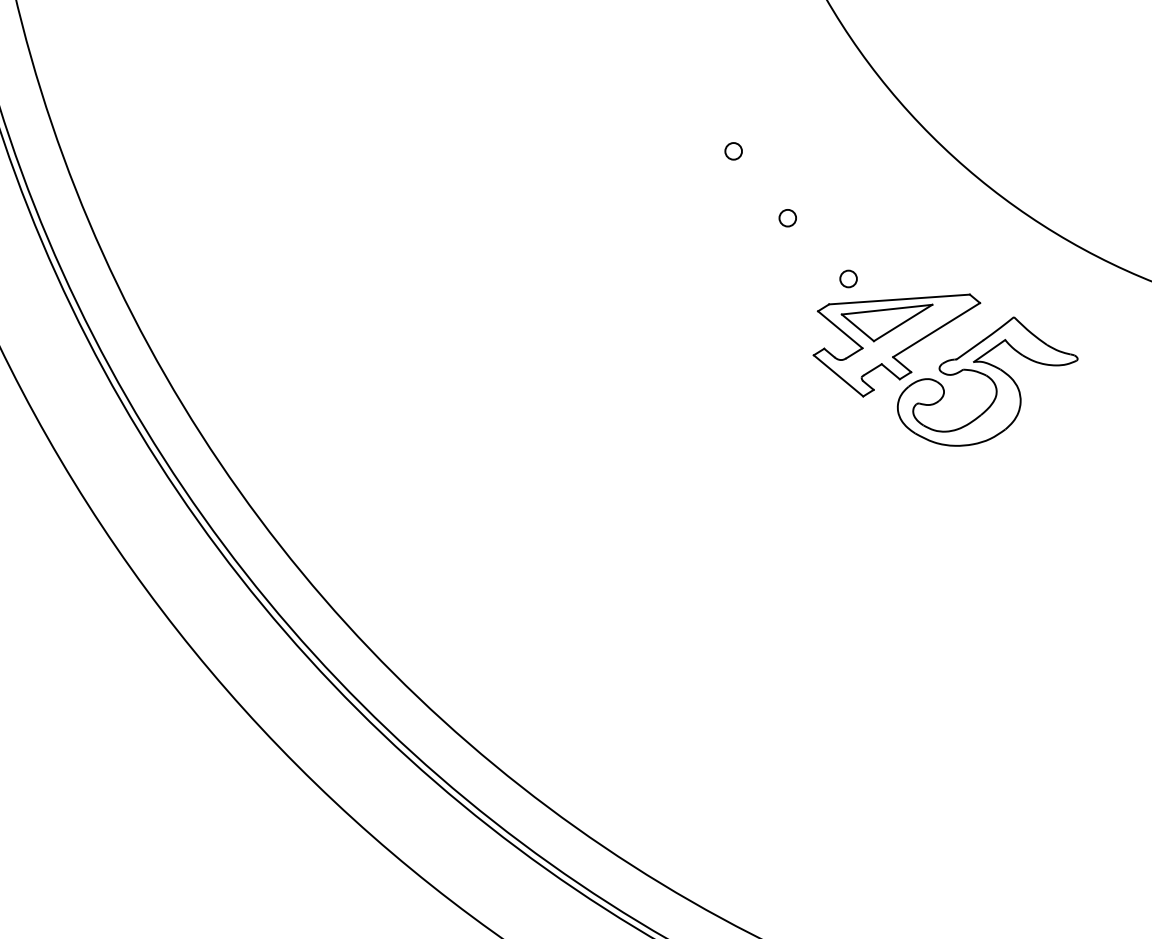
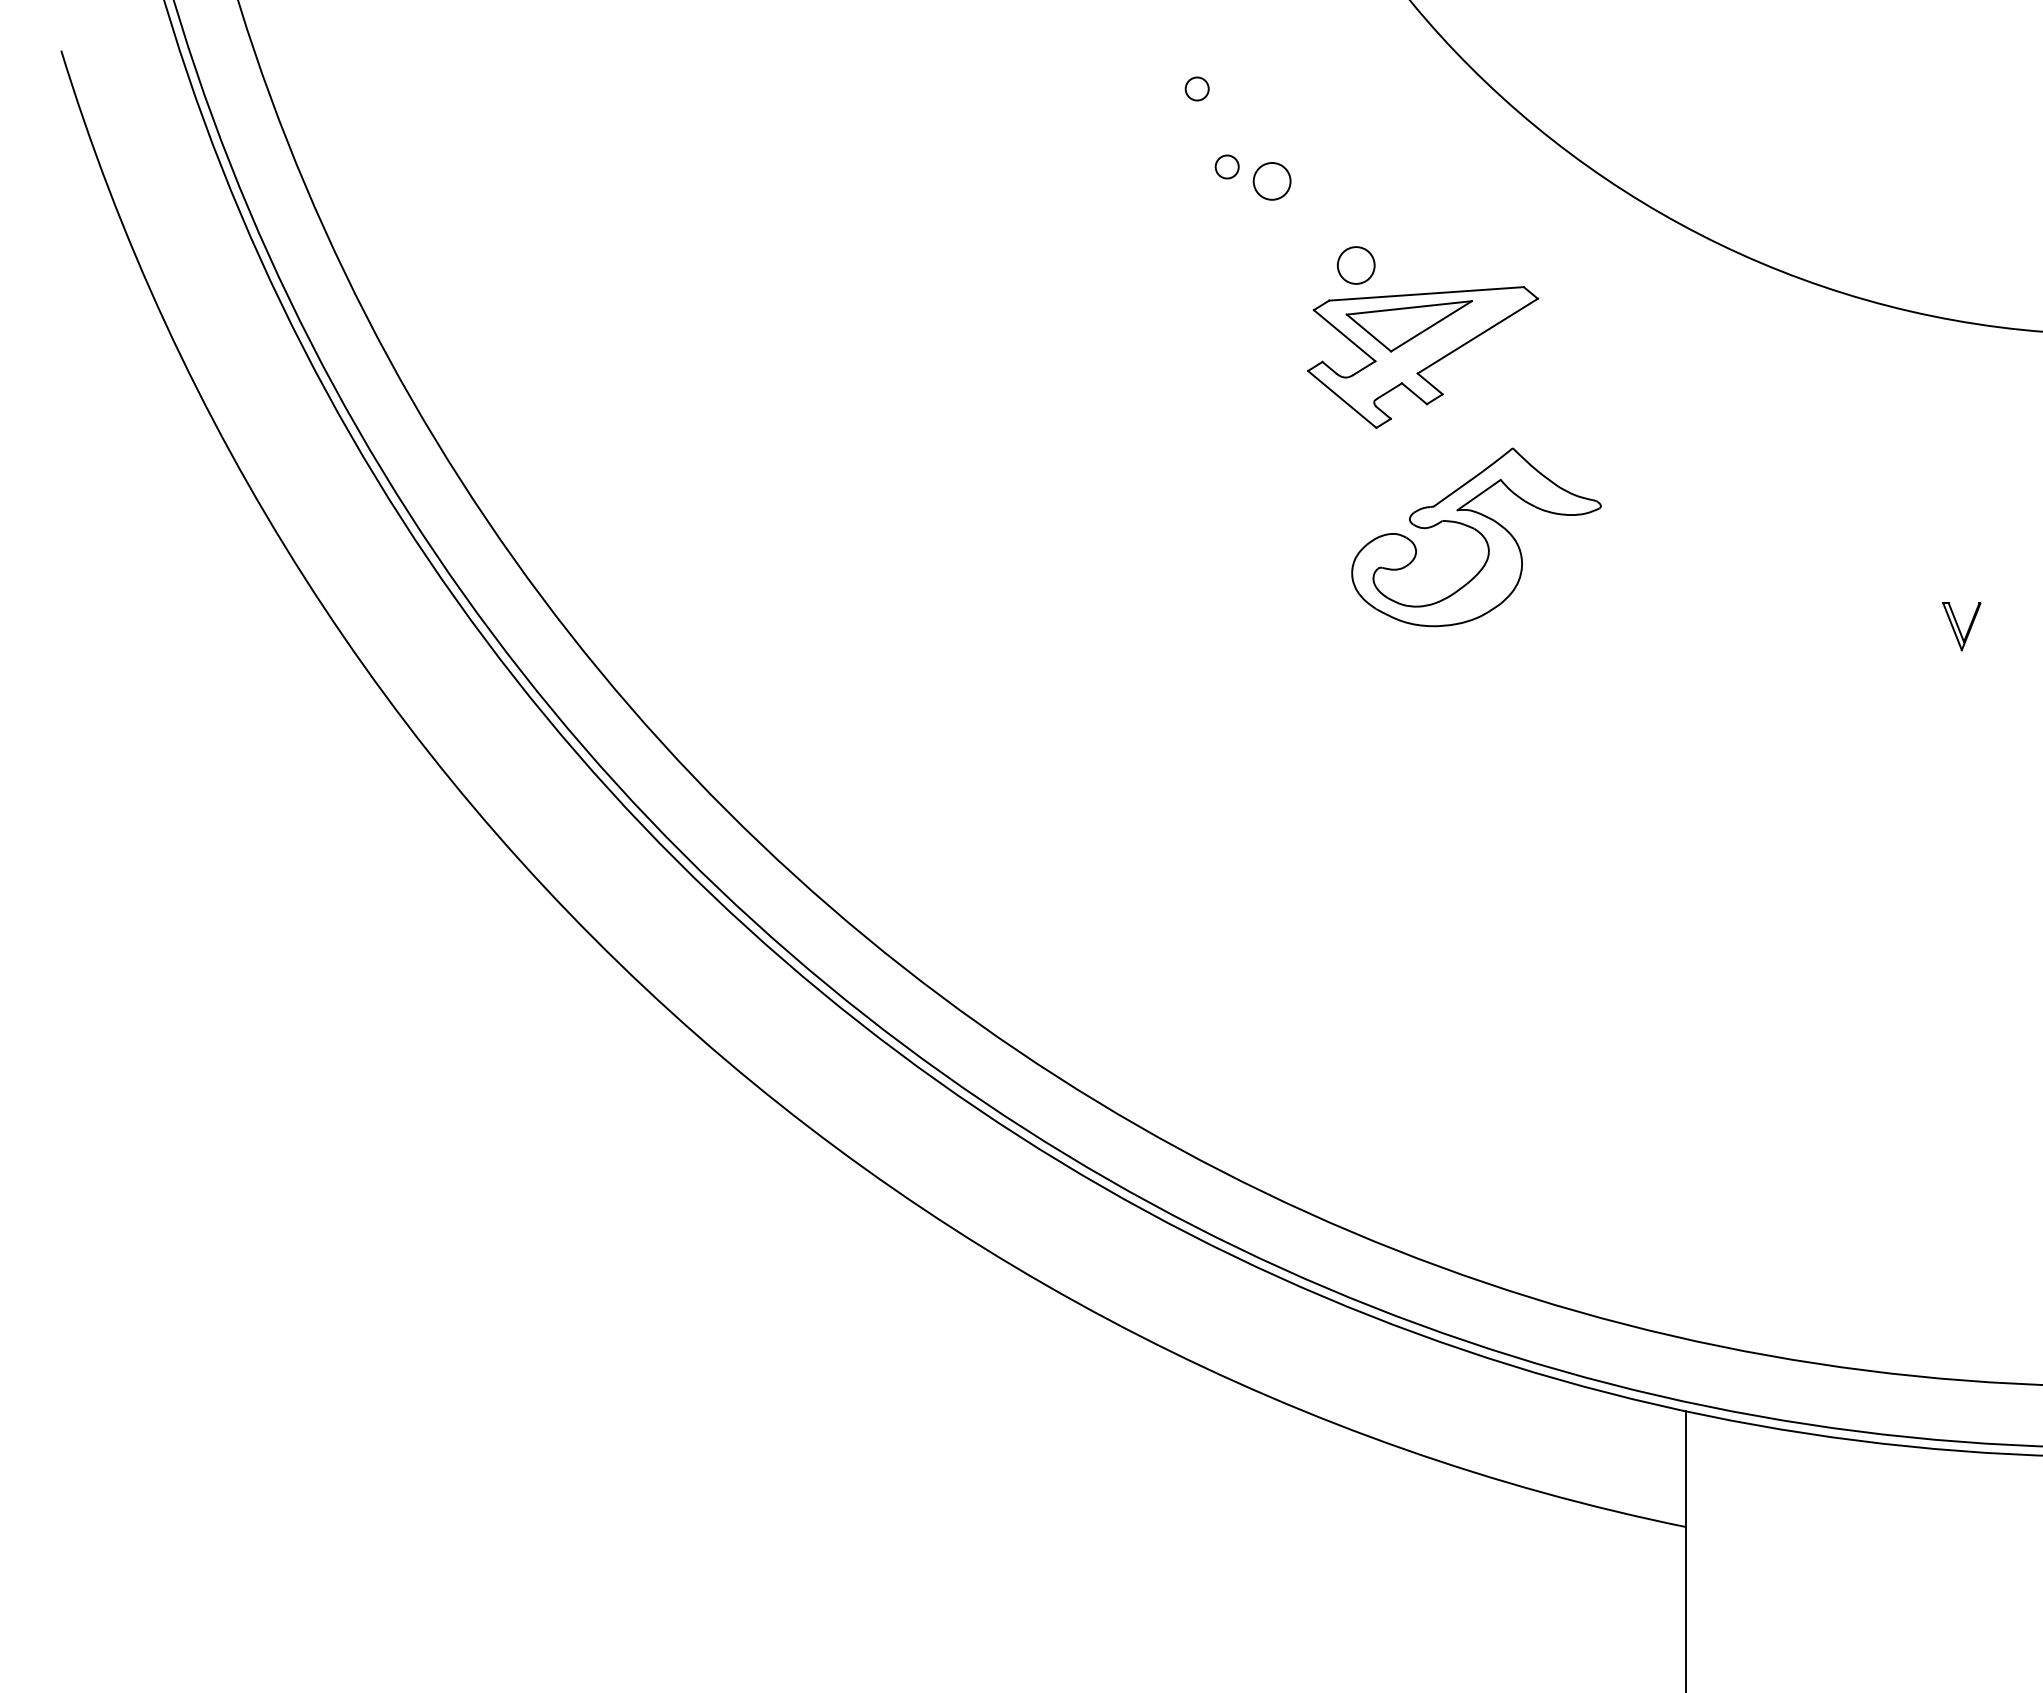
circle: (754, 207) -> (1226, 166), added
circle: (787, 218) -> (1271, 181), size x1.6
circle: (848, 278) -> (1355, 265), size x1.6
part: (987, 381) -> (1476, 537), moved

